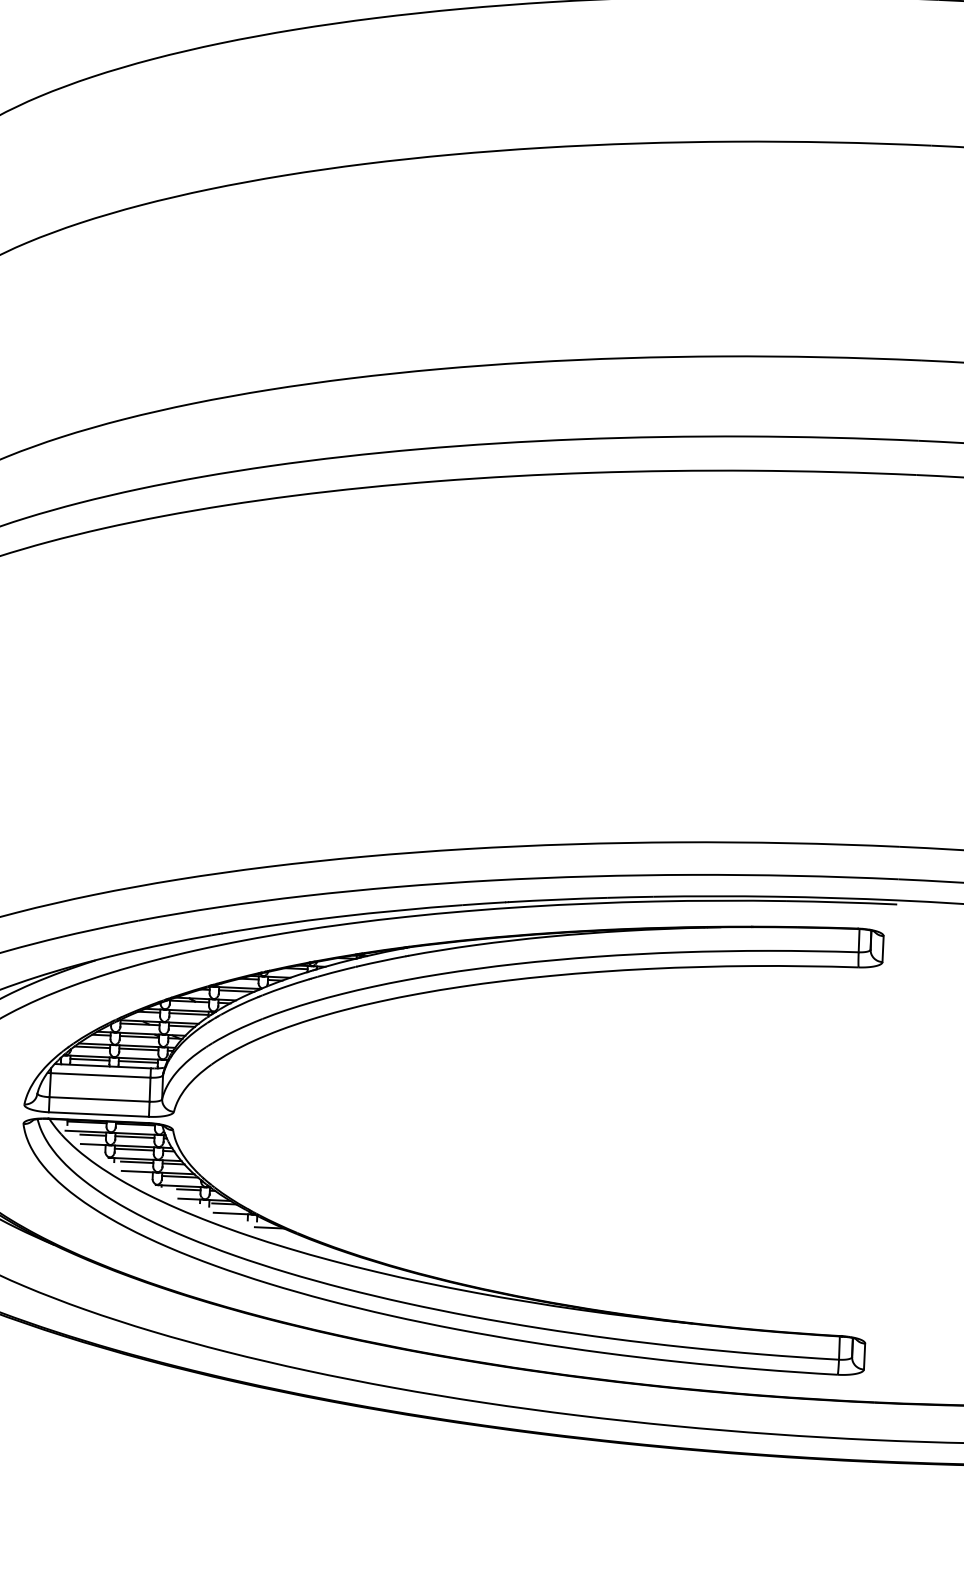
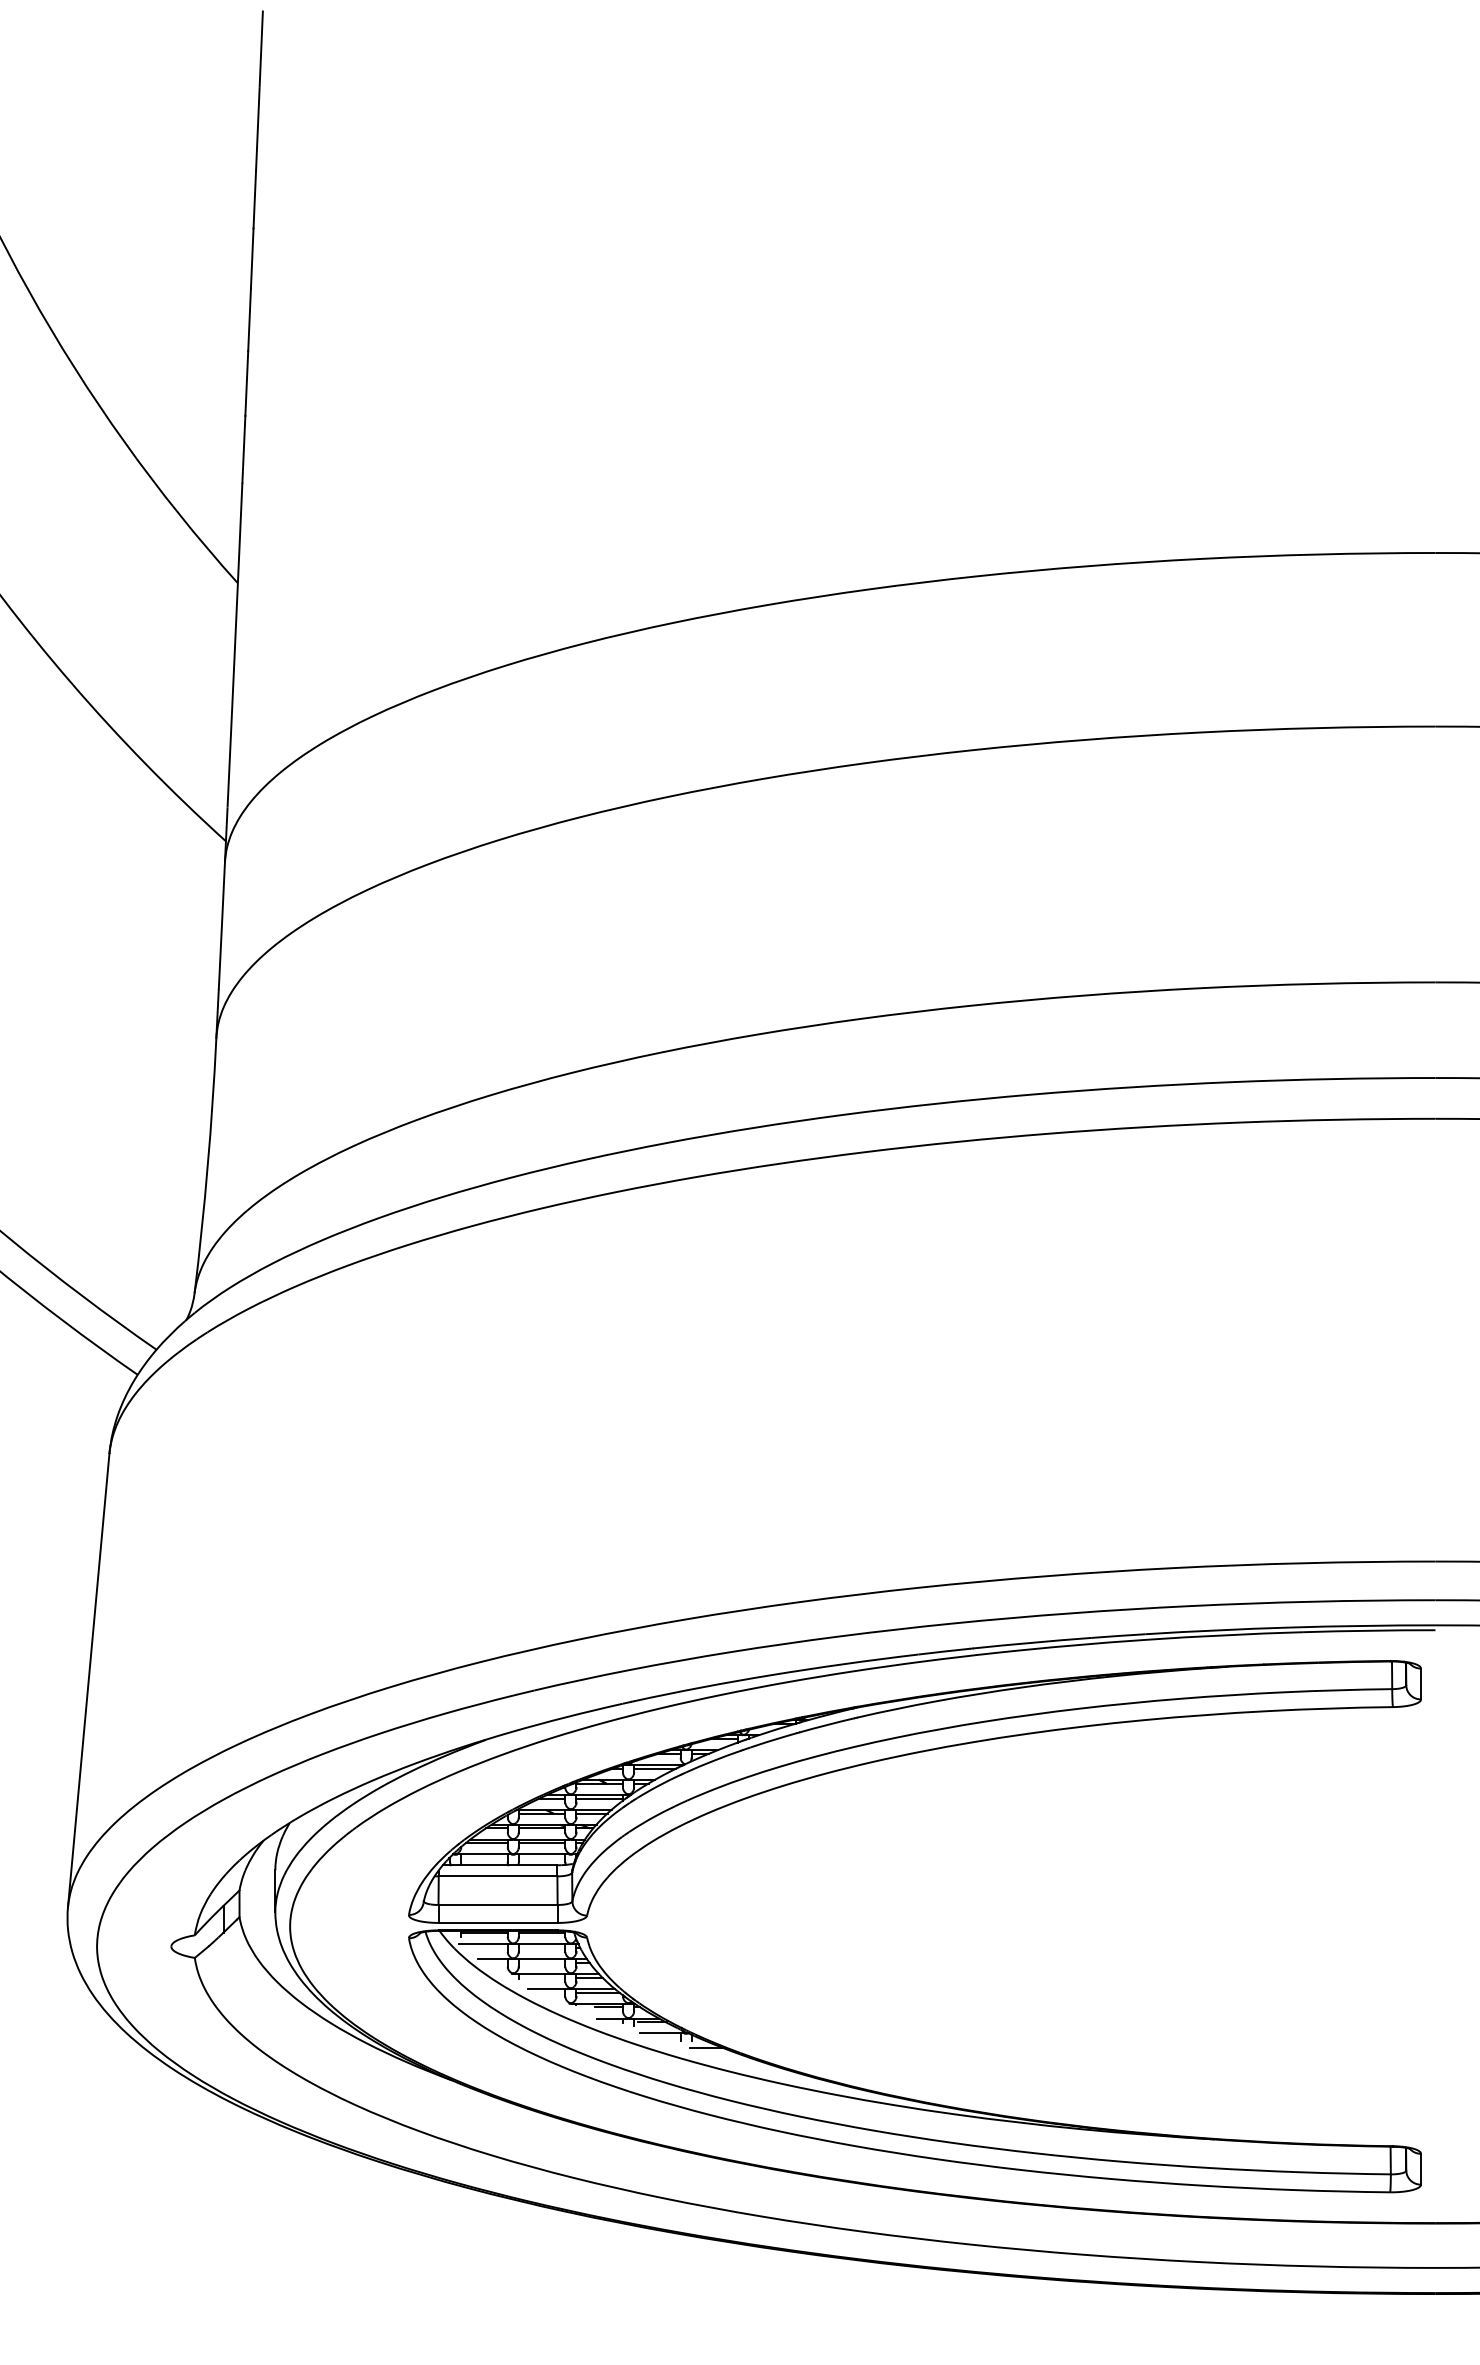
line: (89, 1059) -> (484, 1858), removed
line: (137, 1062) -> (541, 1858), removed
line: (93, 1134) -> (492, 1947), removed
line: (134, 1136) -> (541, 1947), removed
line: (133, 1149) -> (541, 1962), removed
line: (136, 1162) -> (545, 1977), removed

